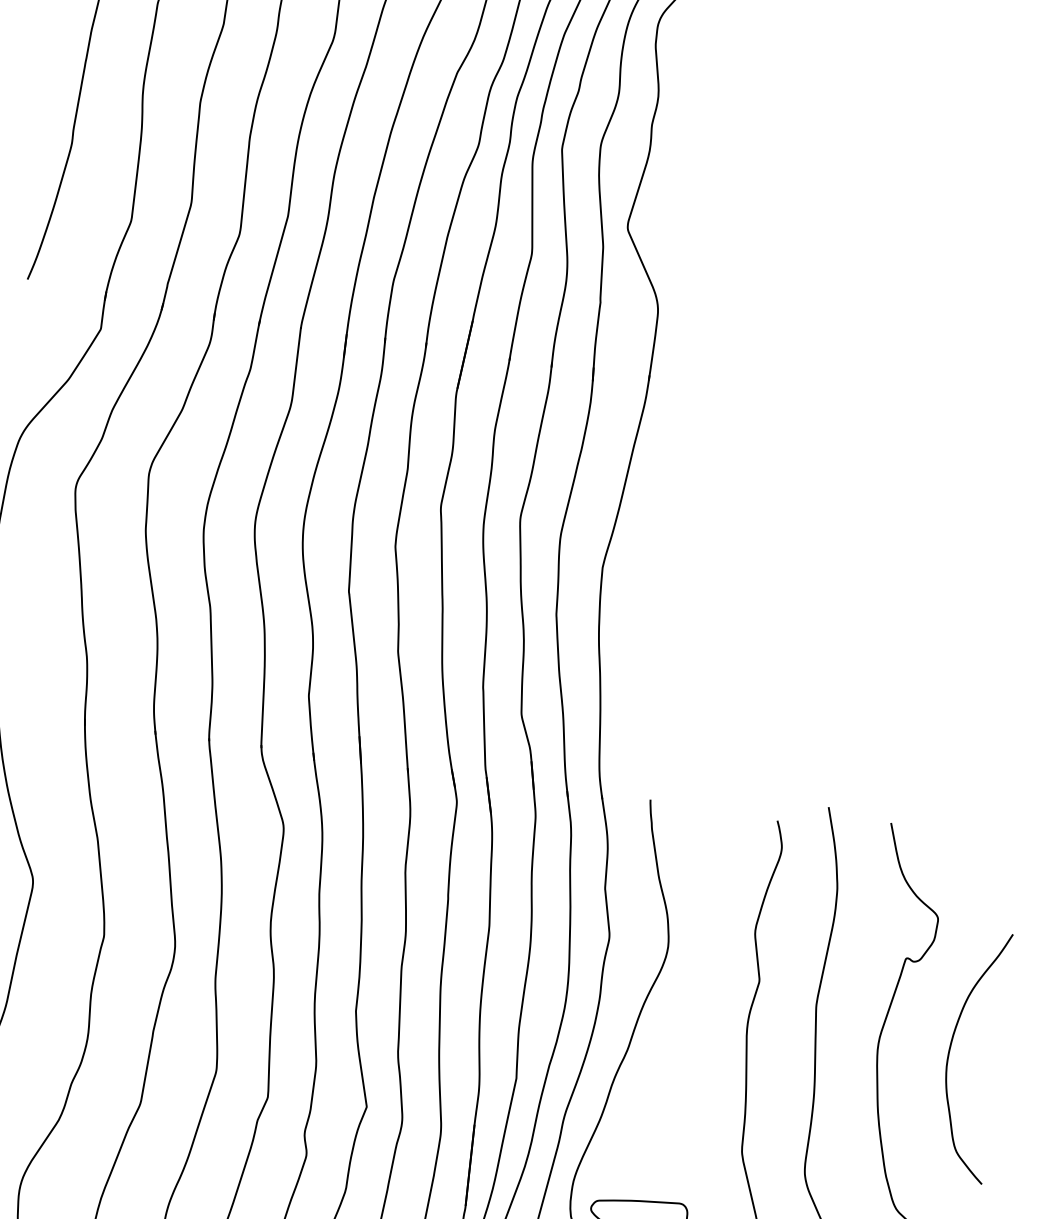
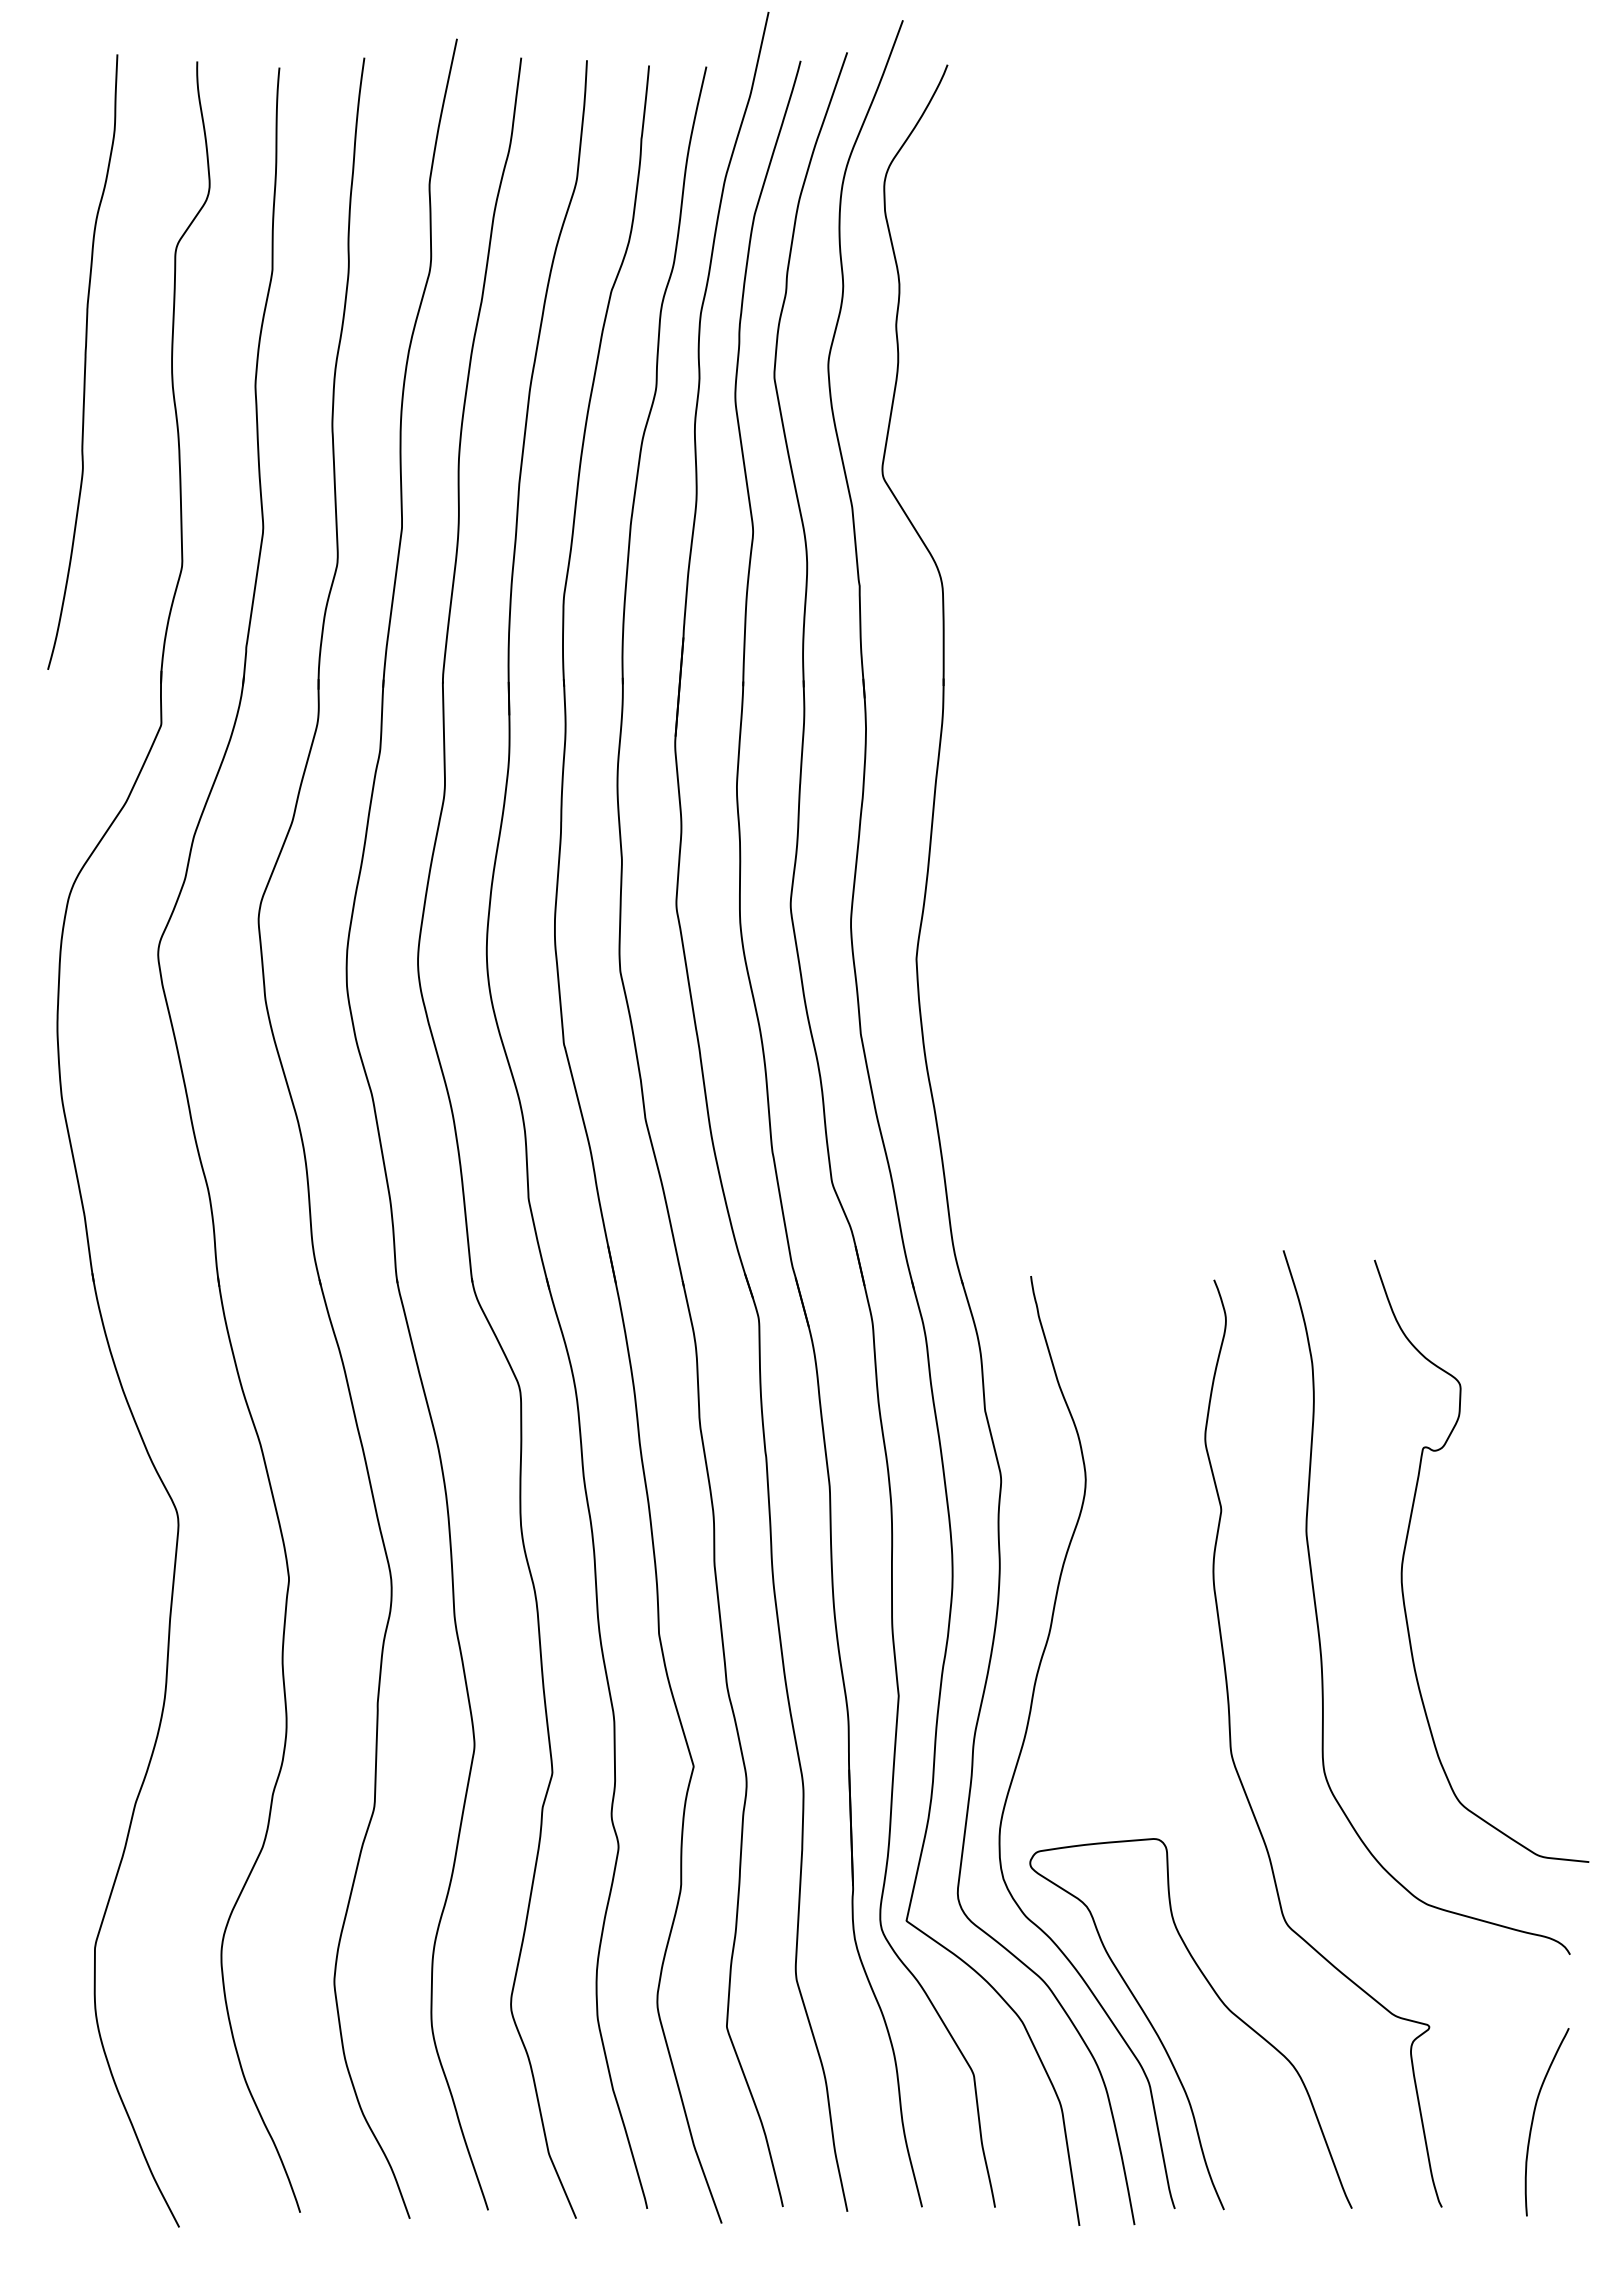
curve: (950, 1048) -> (1504, 1565), removed

